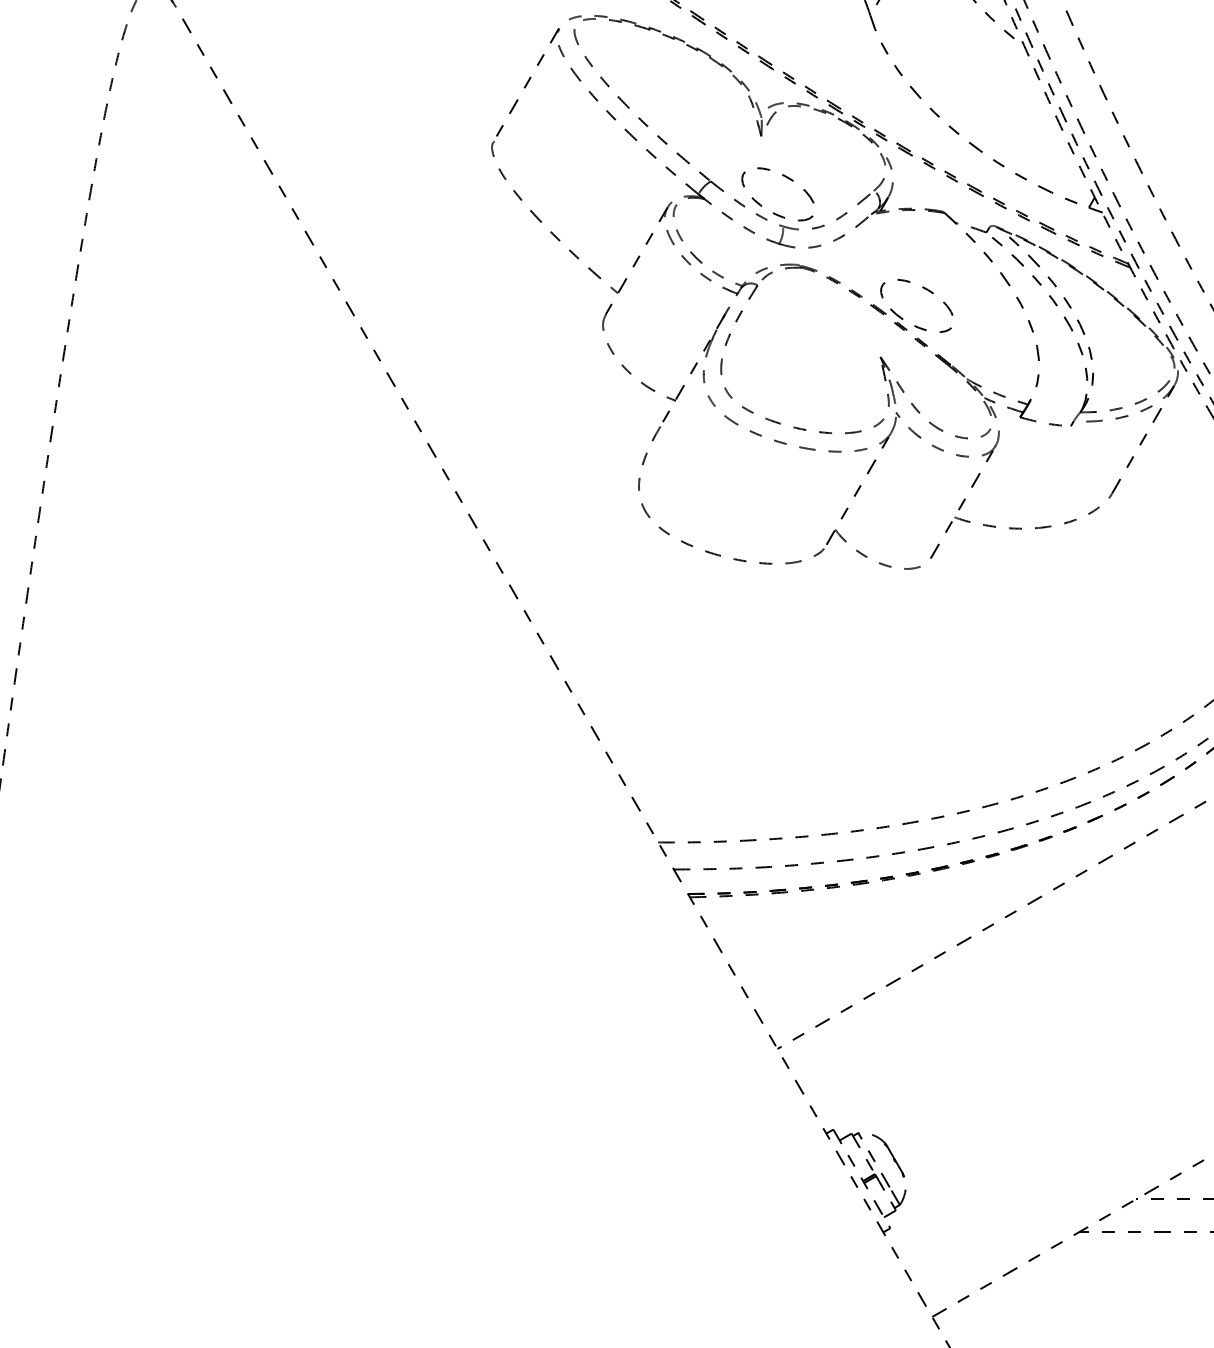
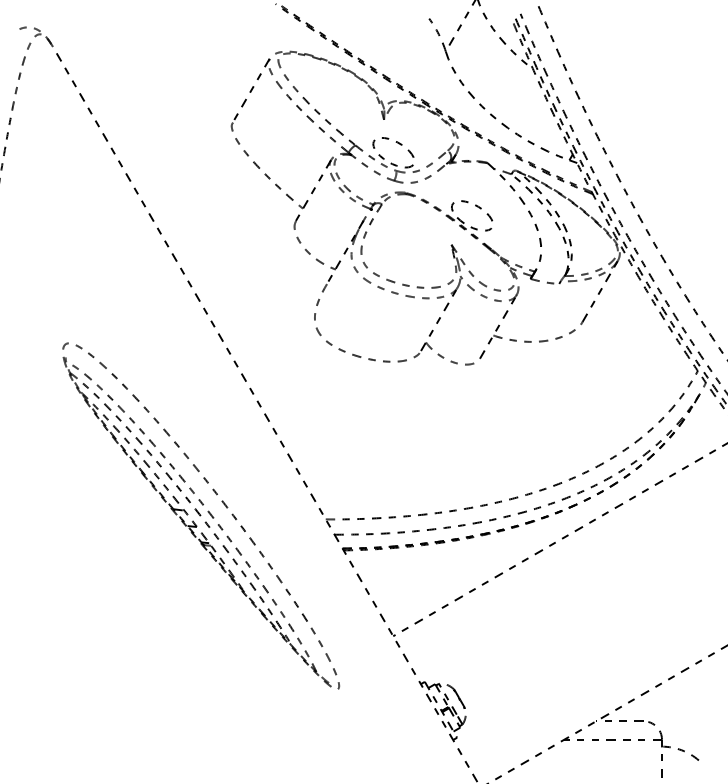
part: (438, 835) -> (201, 515), added

